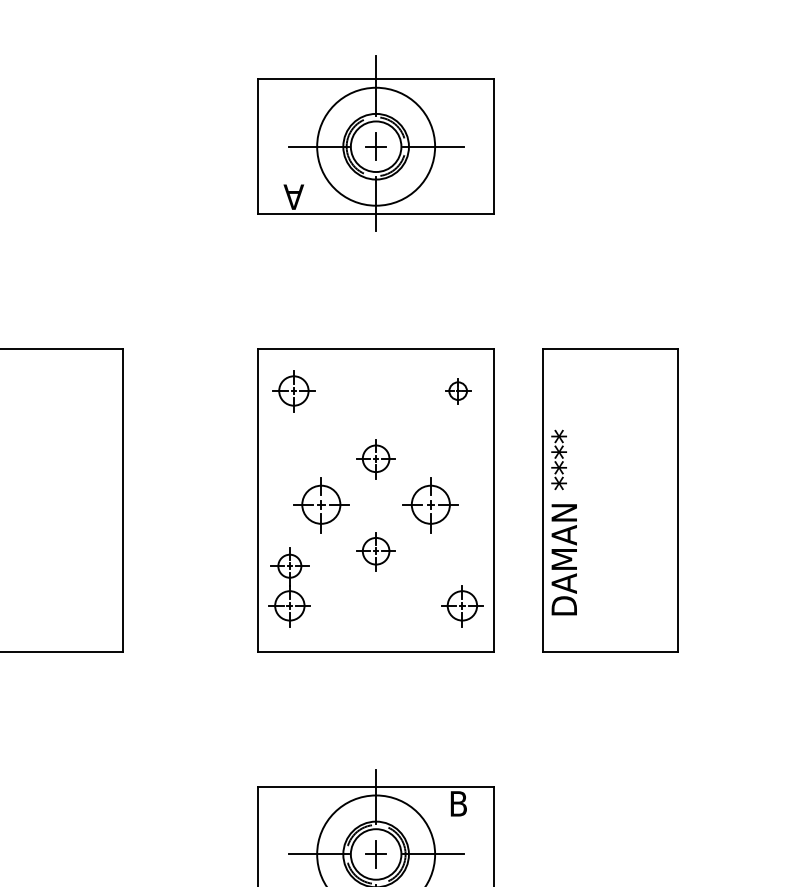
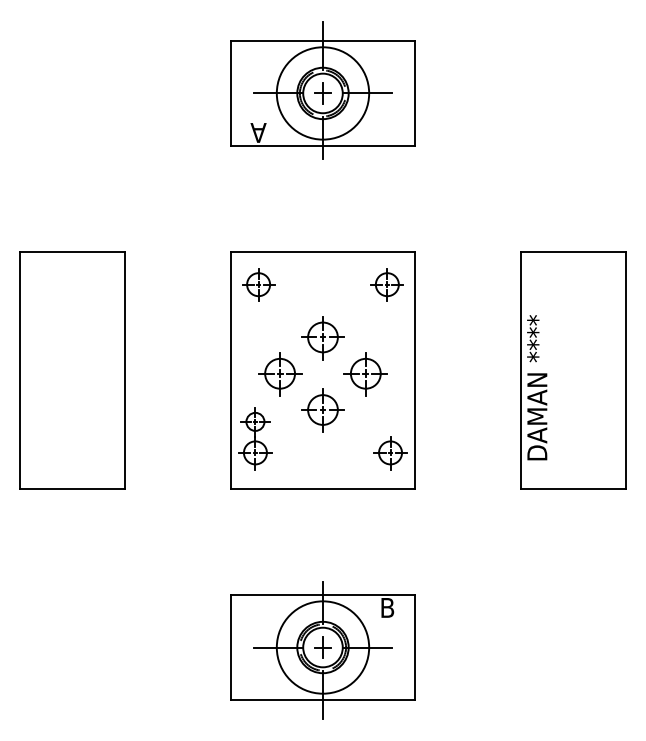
part: (457, 390) -> (386, 284), size x1.67
part: (375, 459) -> (322, 338), size x1.43
part: (610, 500) -> (573, 370), moved
part: (375, 551) -> (322, 410), size x1.43

